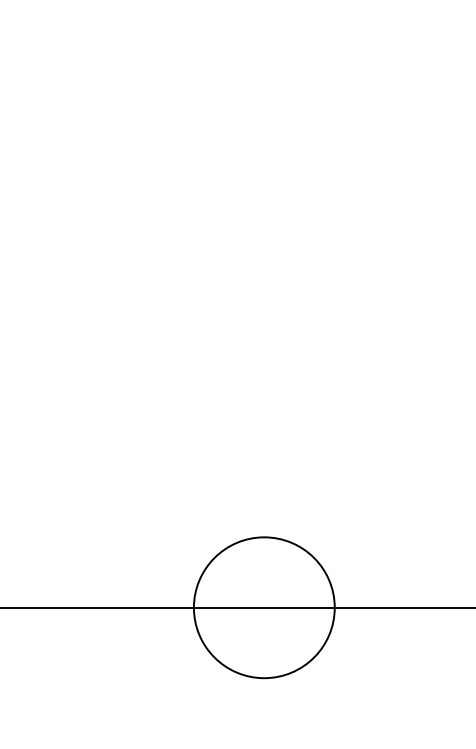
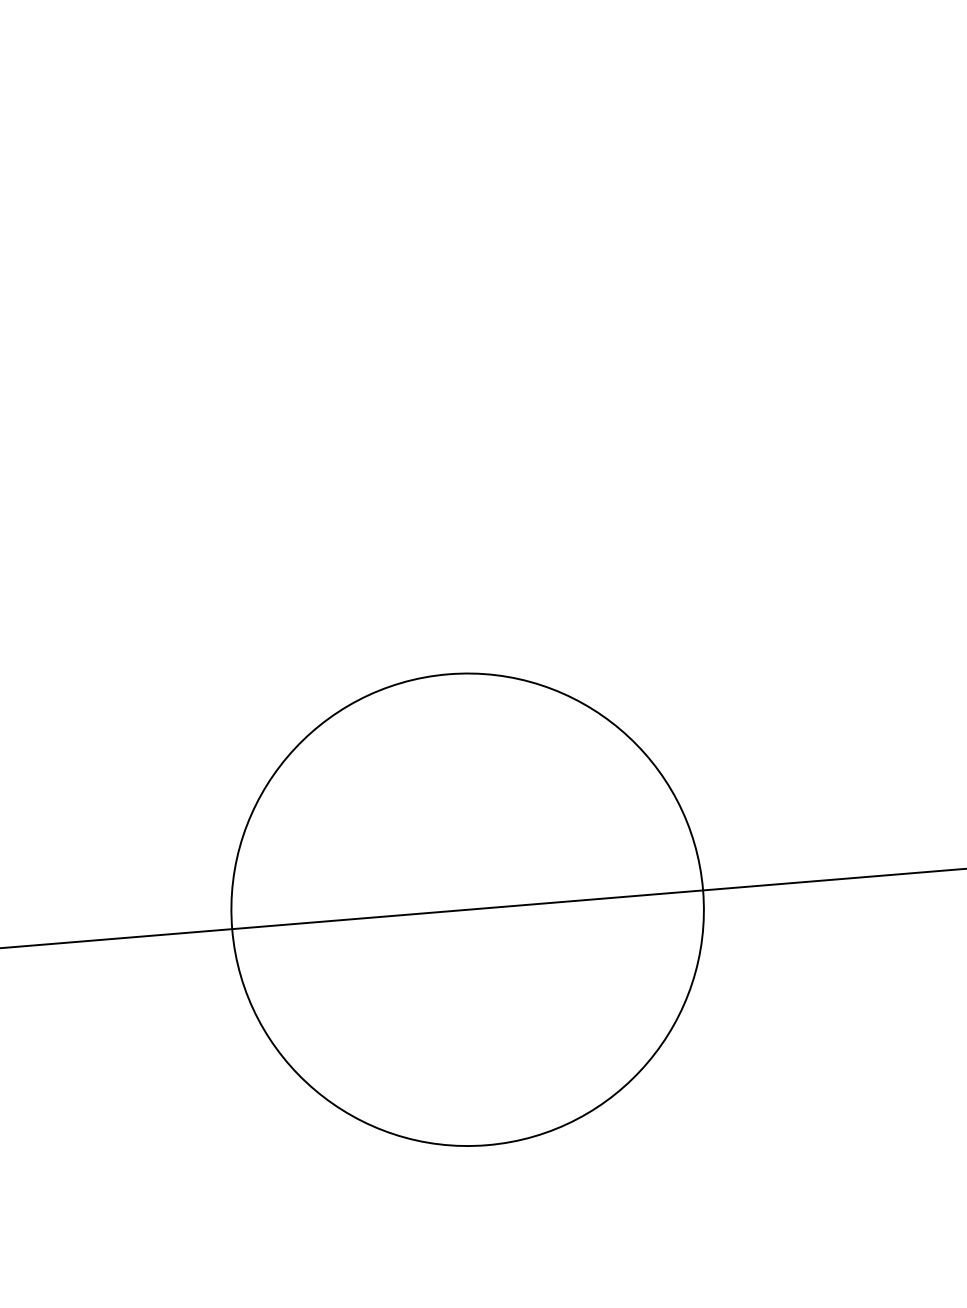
circle: (263, 607) -> (465, 909), size x1.6

